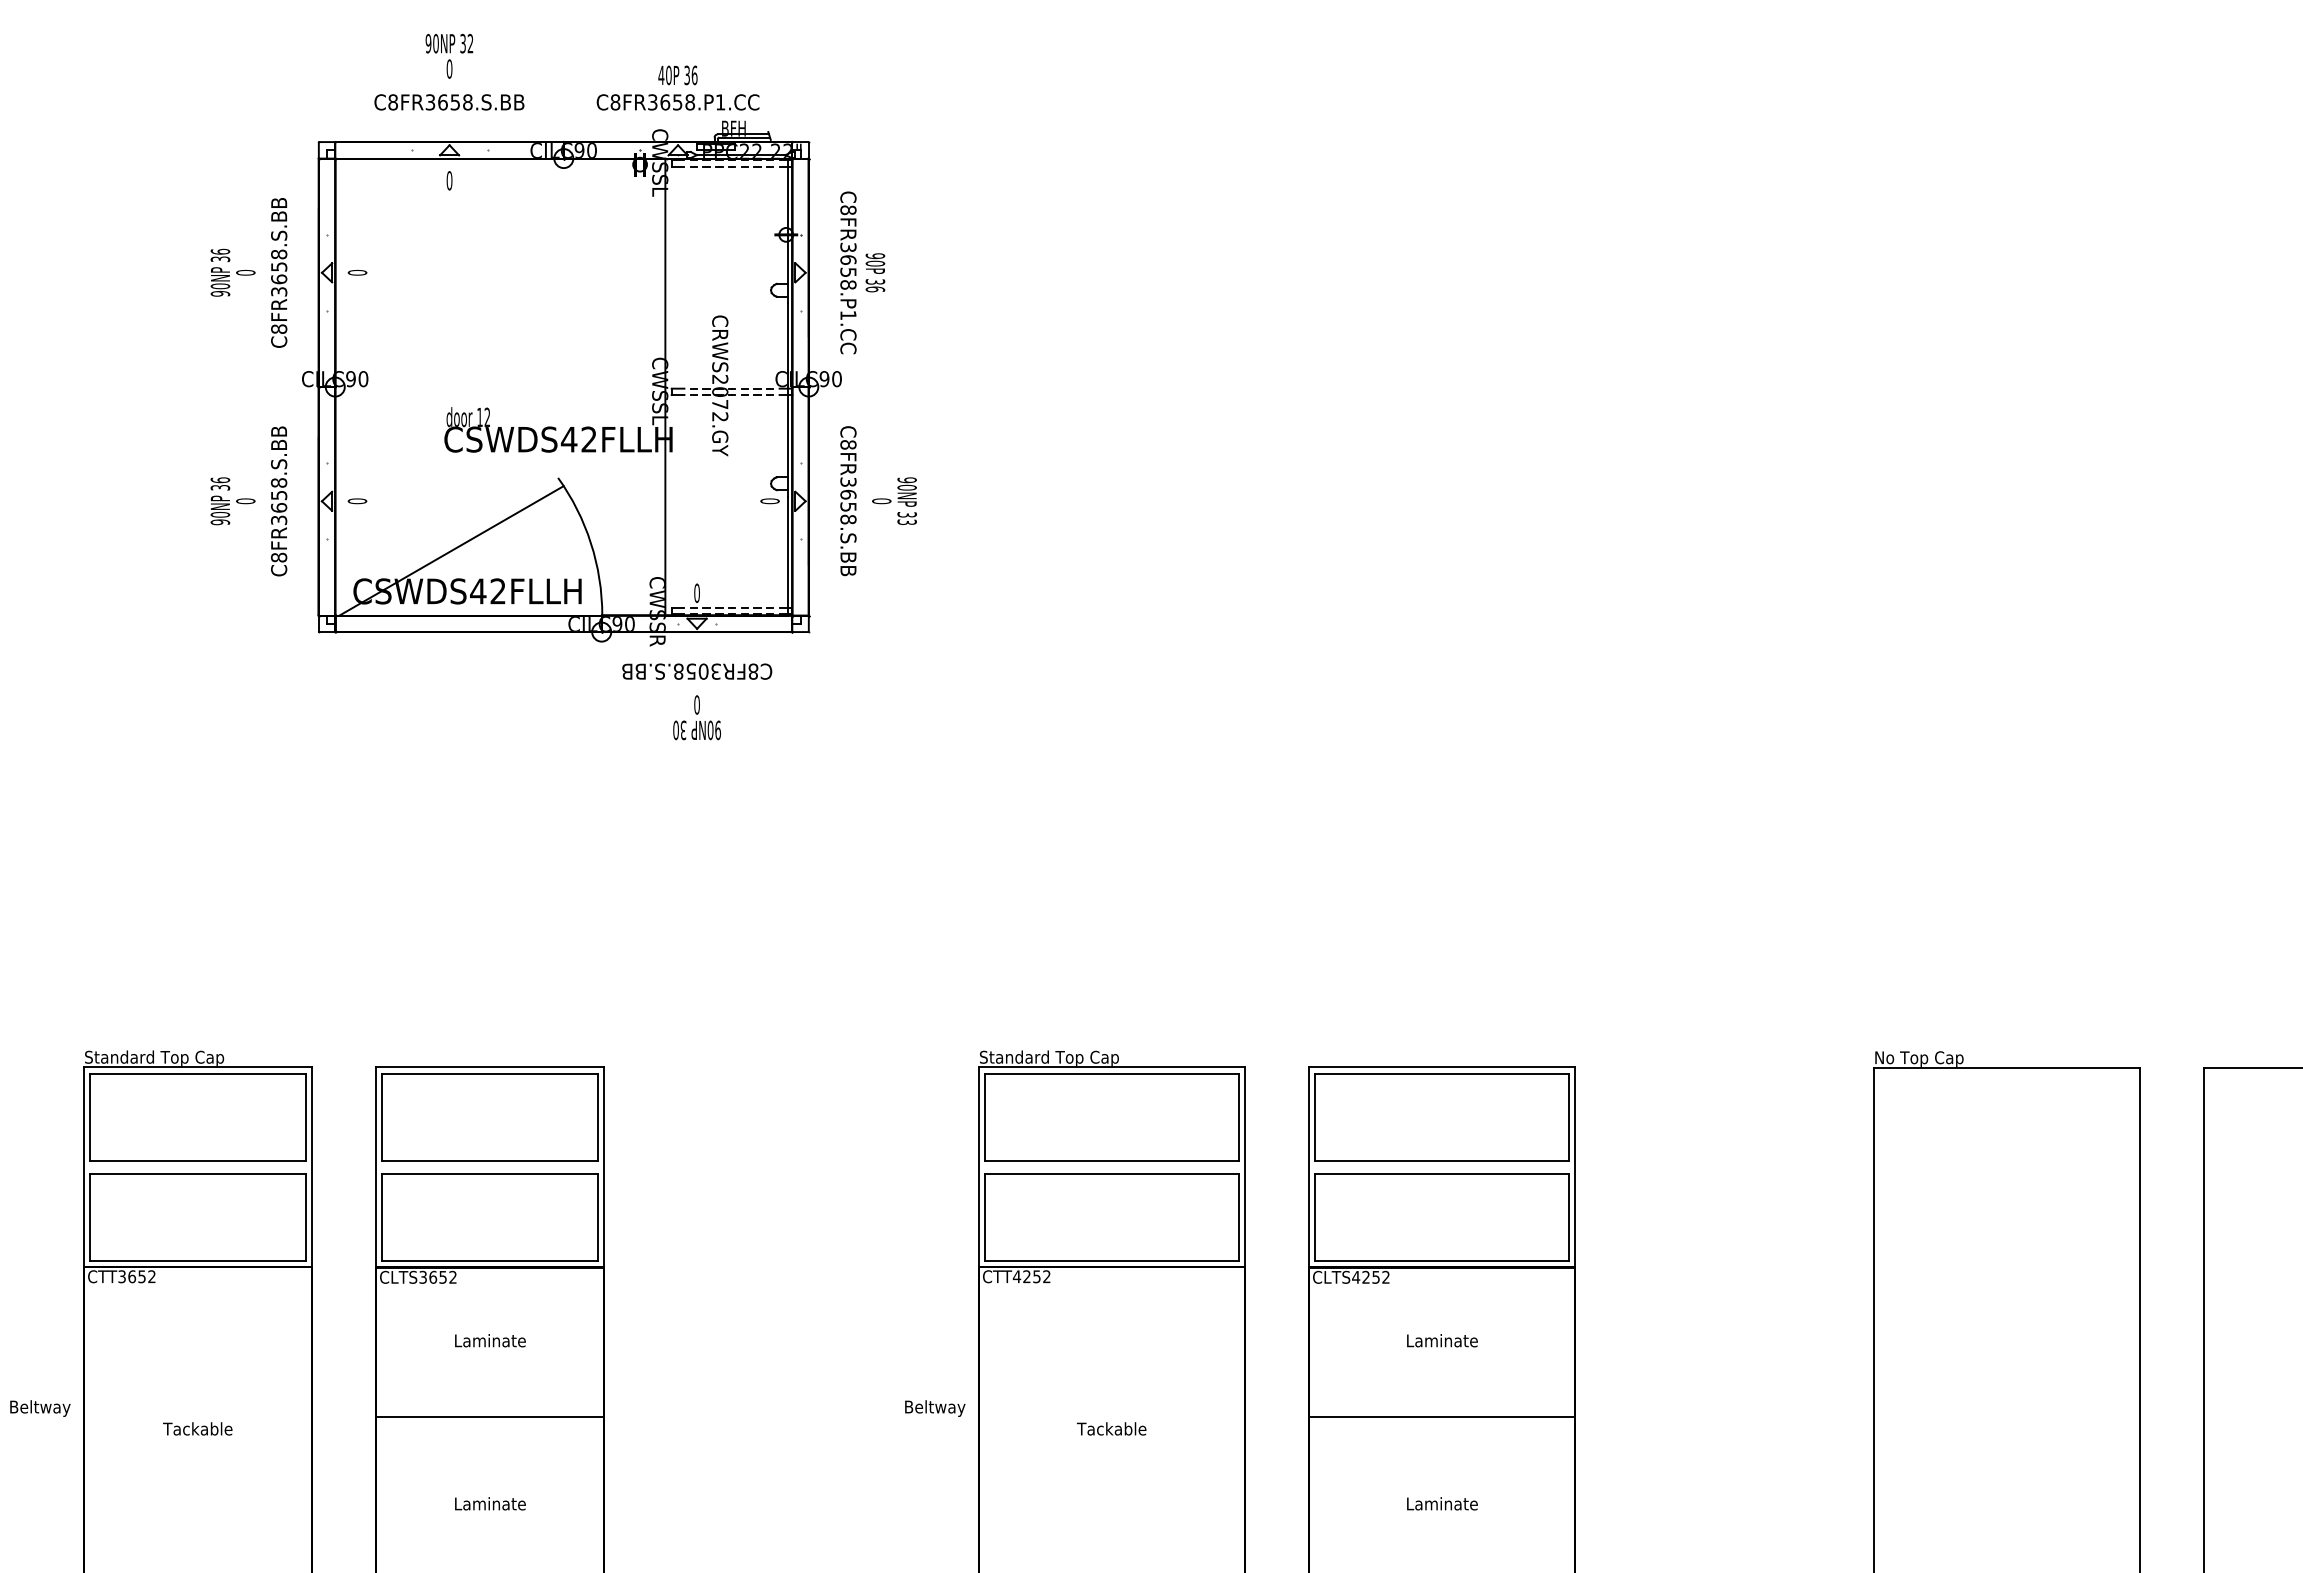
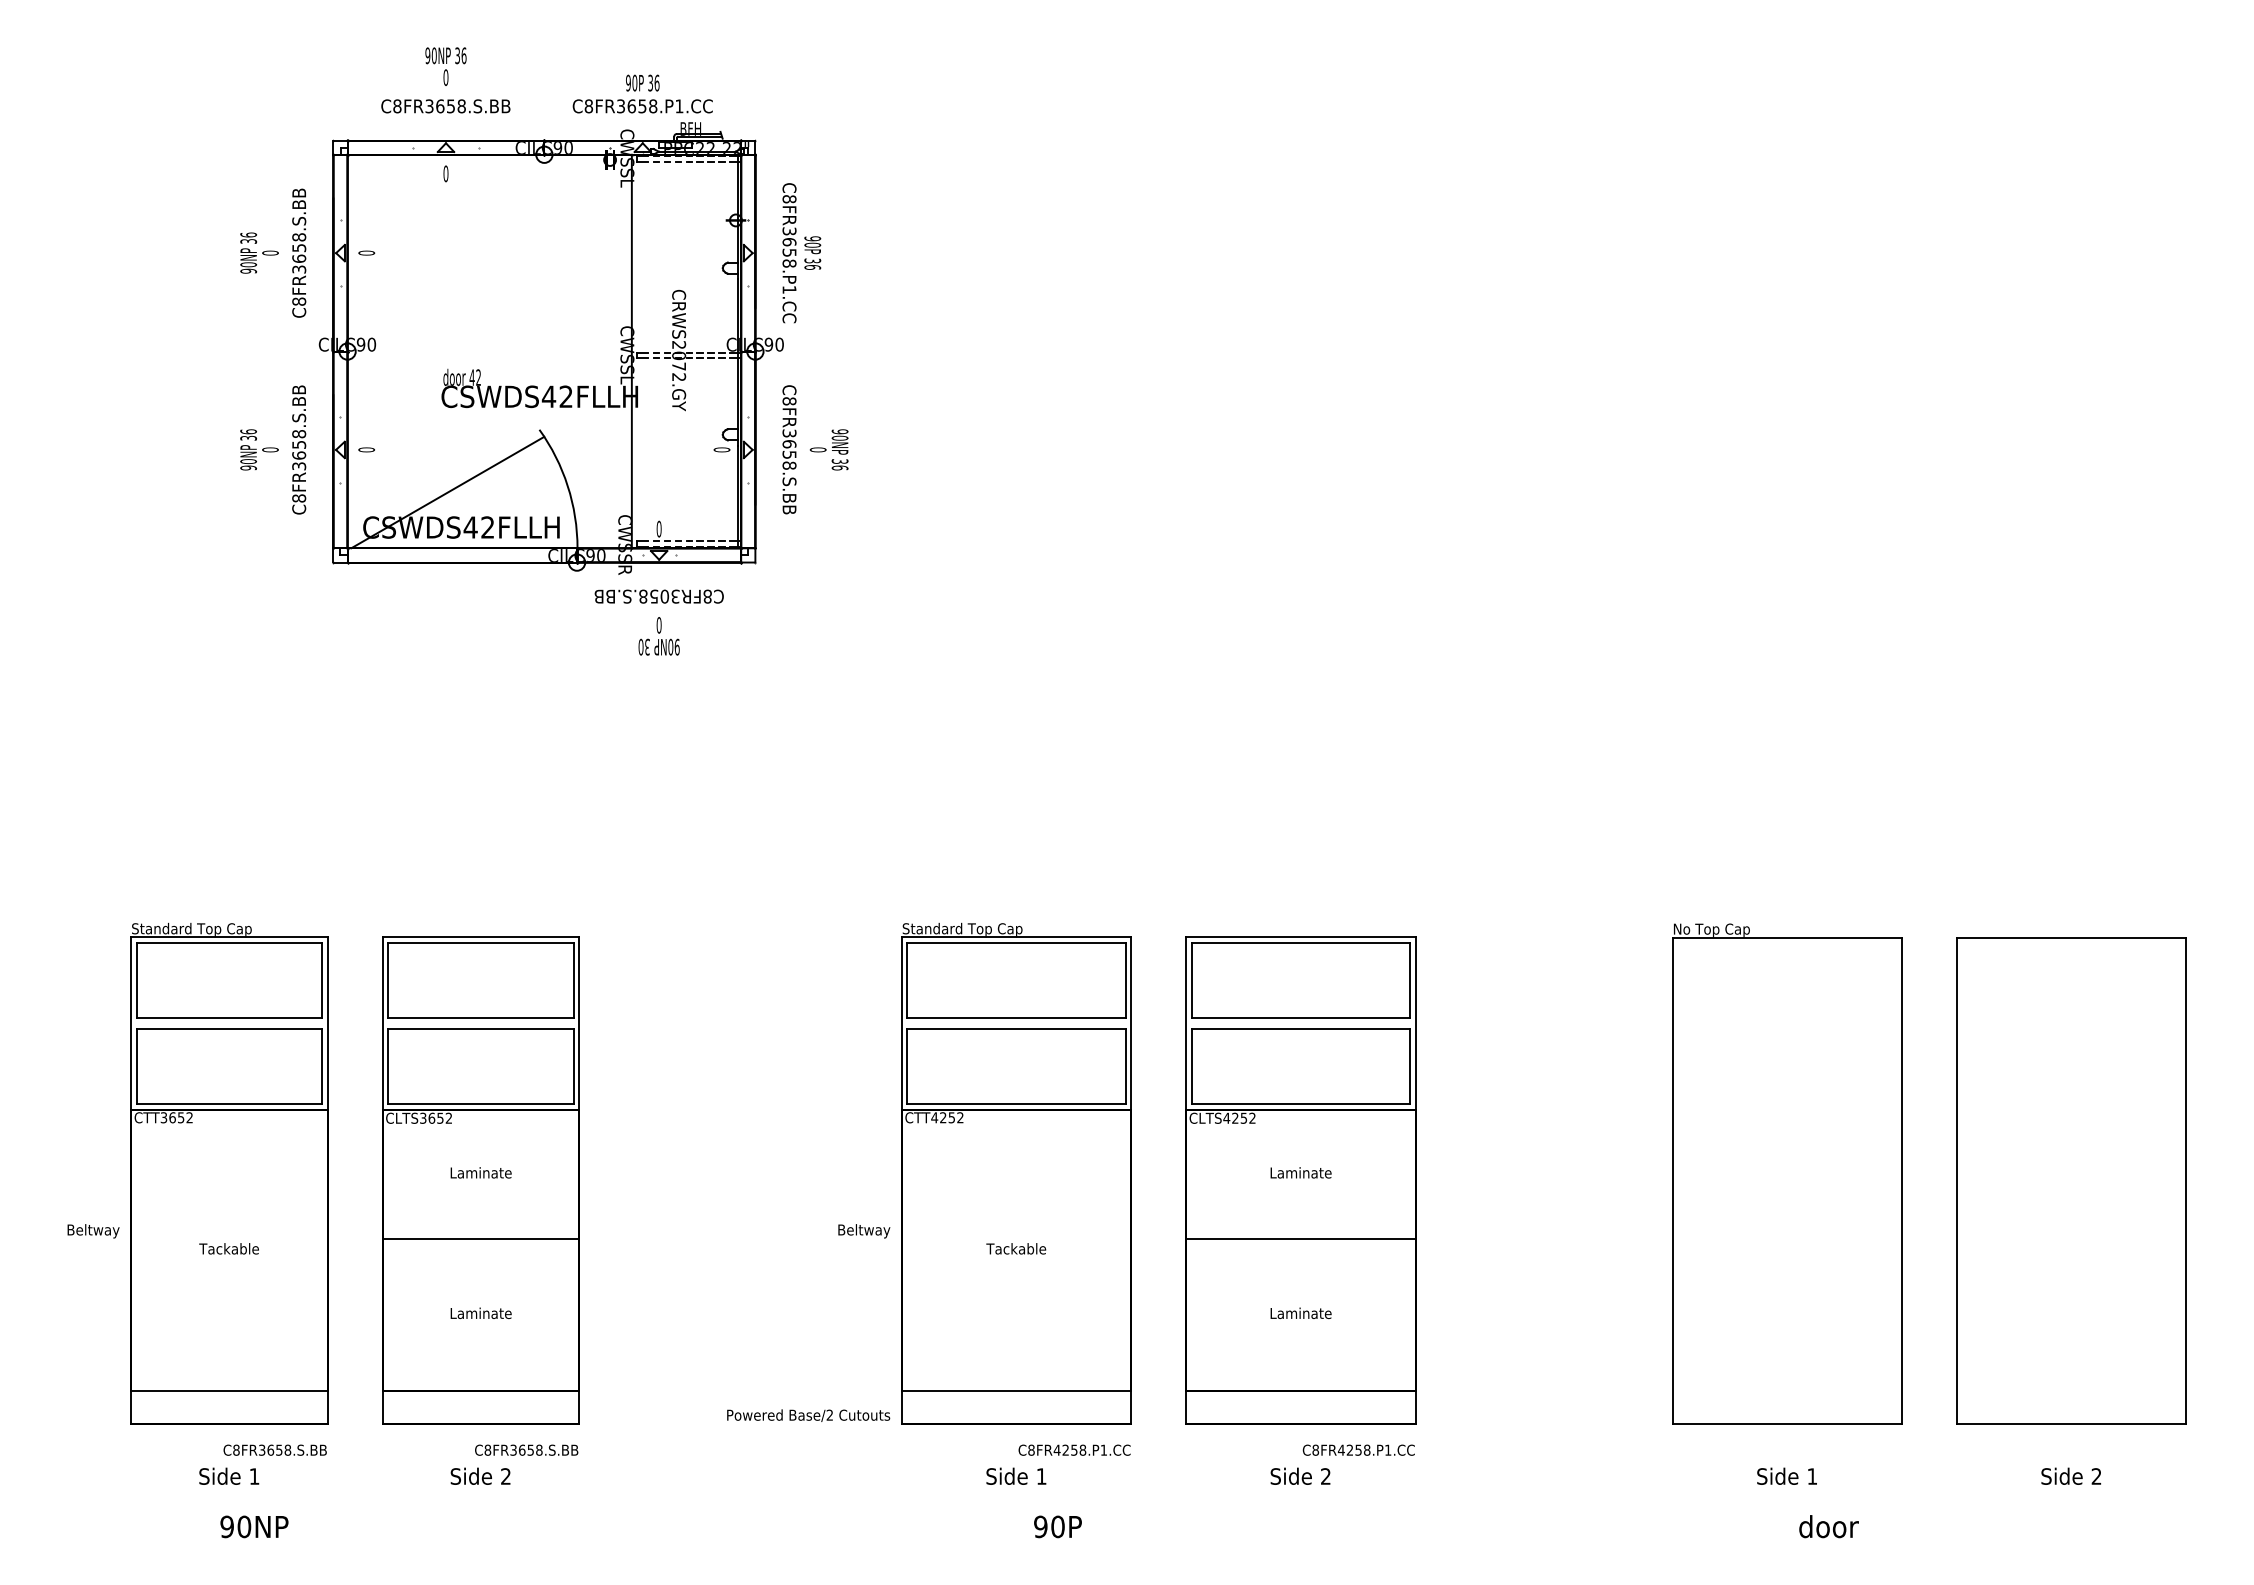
text: (469, 43) -> (463, 55), 32 -> 36
text: (661, 74) -> (628, 82), 40P -> 90P
text: (479, 417) -> (471, 377), 12 -> 42
text: (906, 521) -> (839, 467), 33 -> 36

